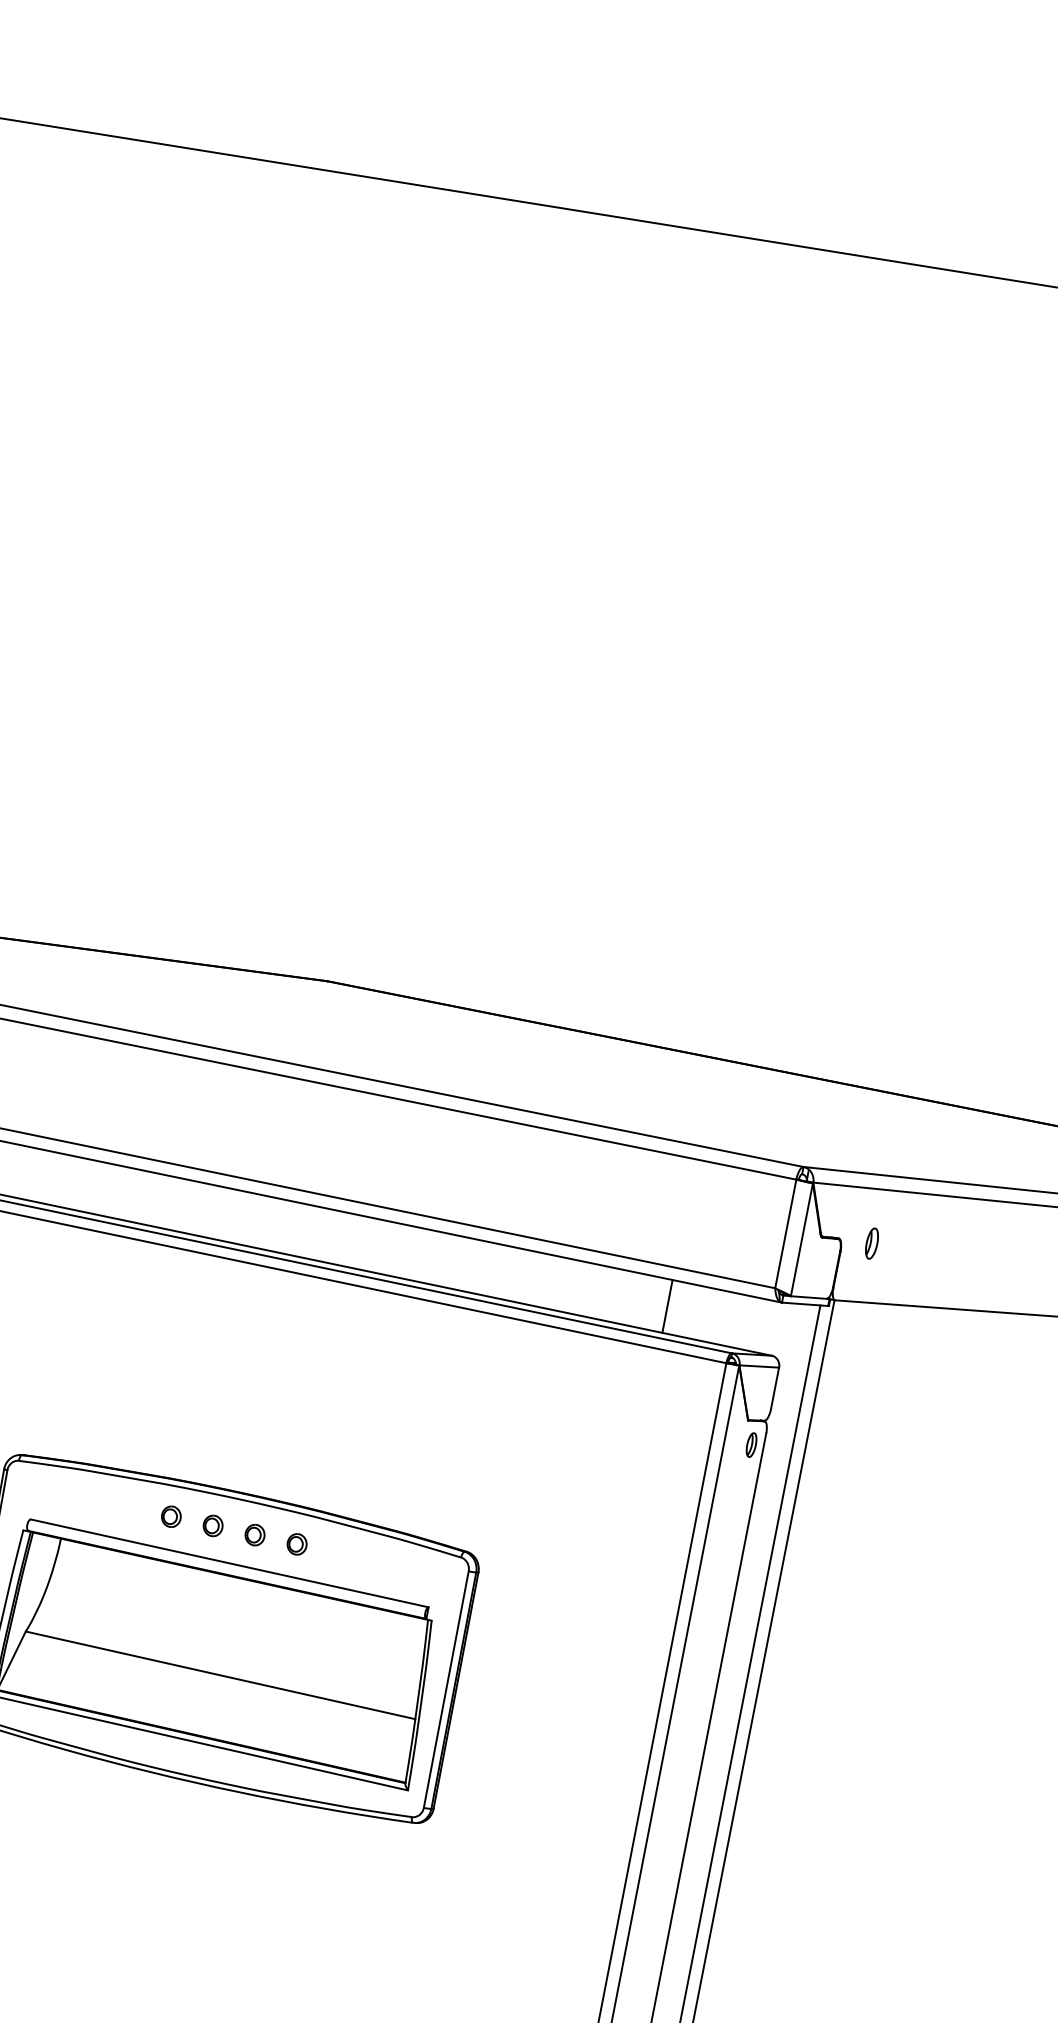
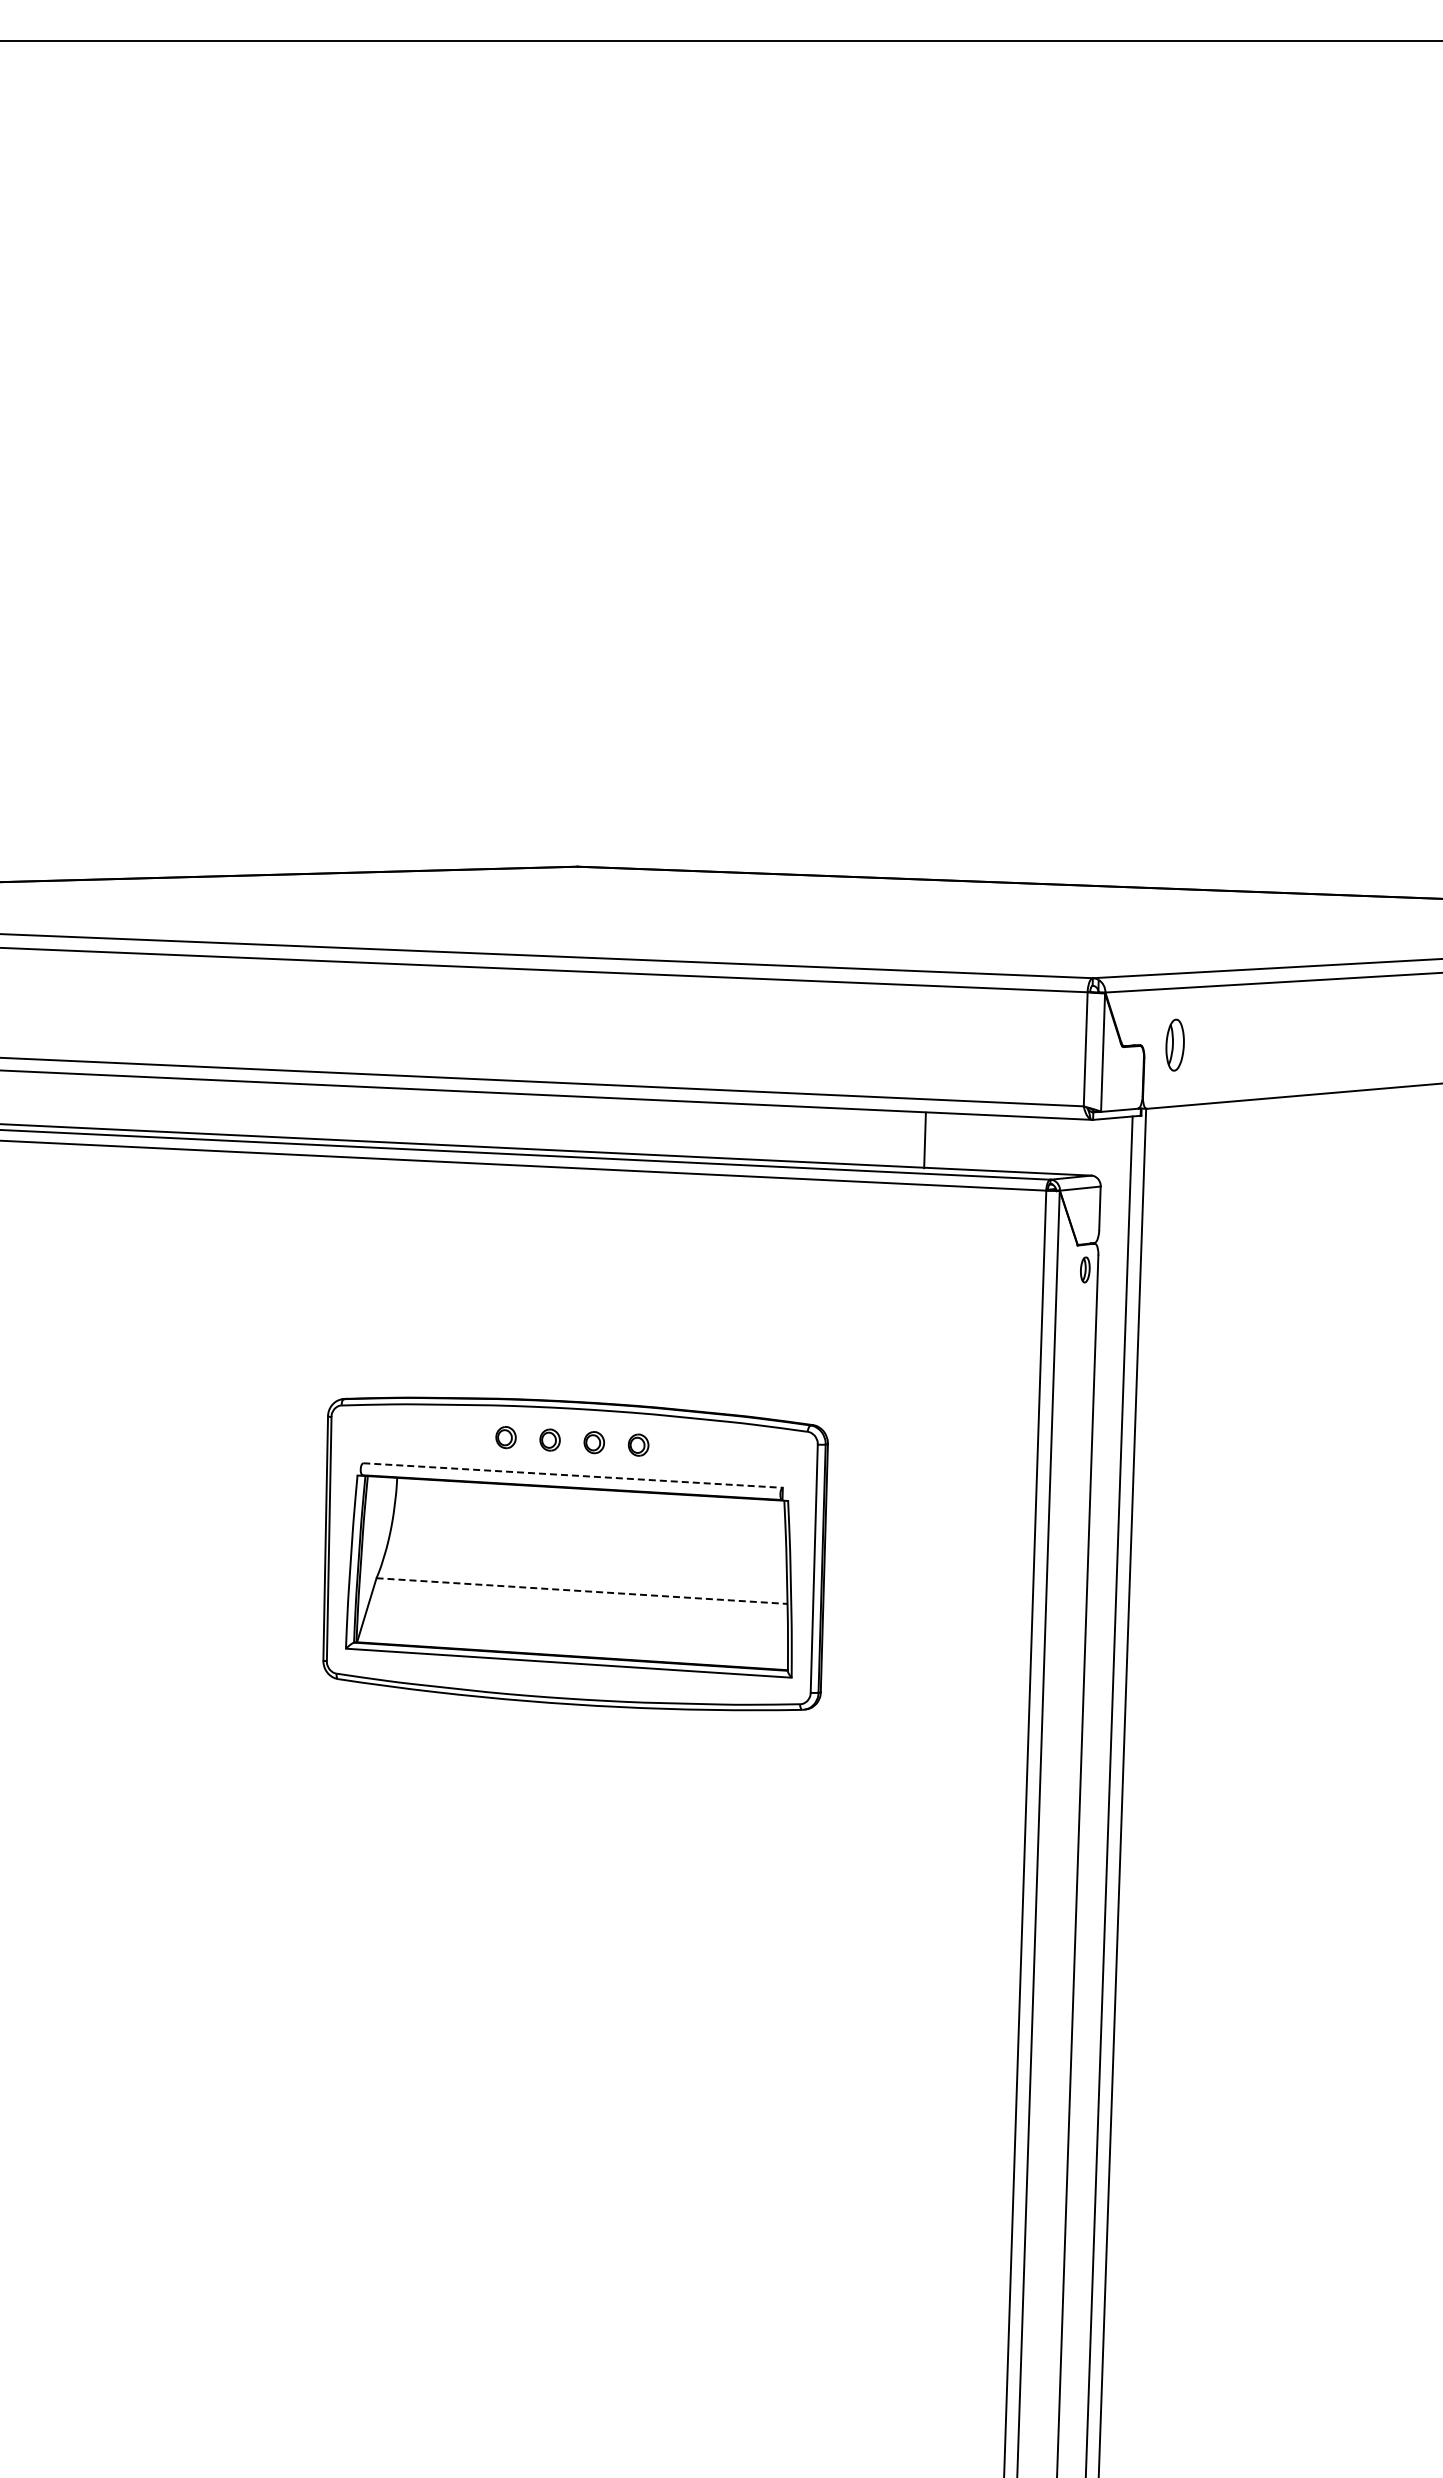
part: (871, 1242) -> (1174, 1044), size x1.6
line: (666, 1306) -> (924, 1140), moved
line: (230, 1563) -> (573, 1475), solid -> dashed
line: (220, 1675) -> (582, 1591), solid -> dashed

